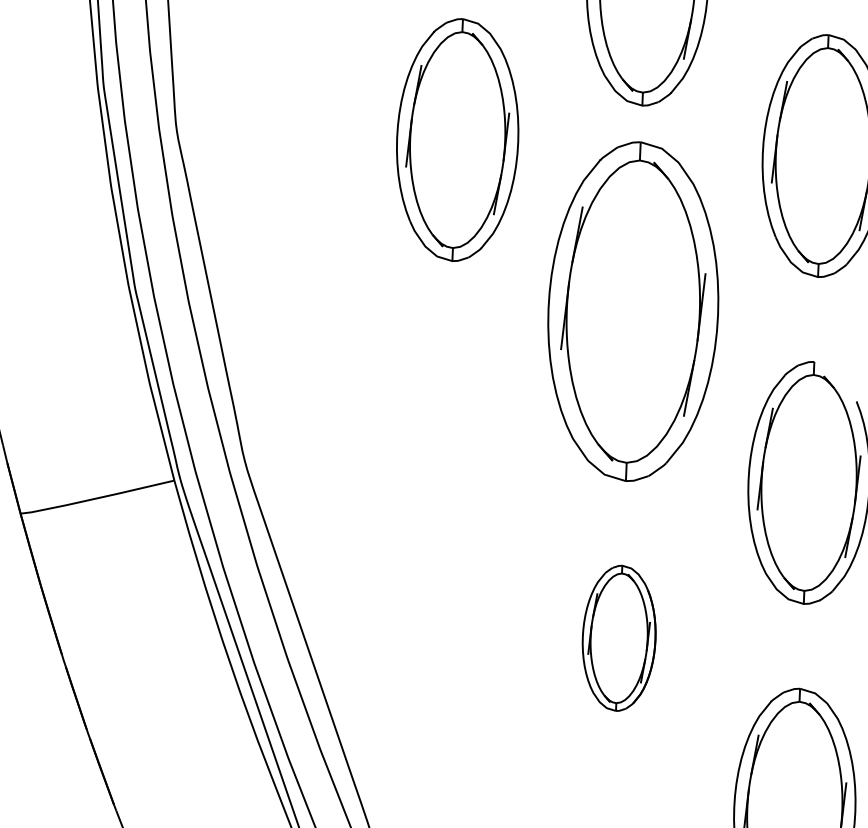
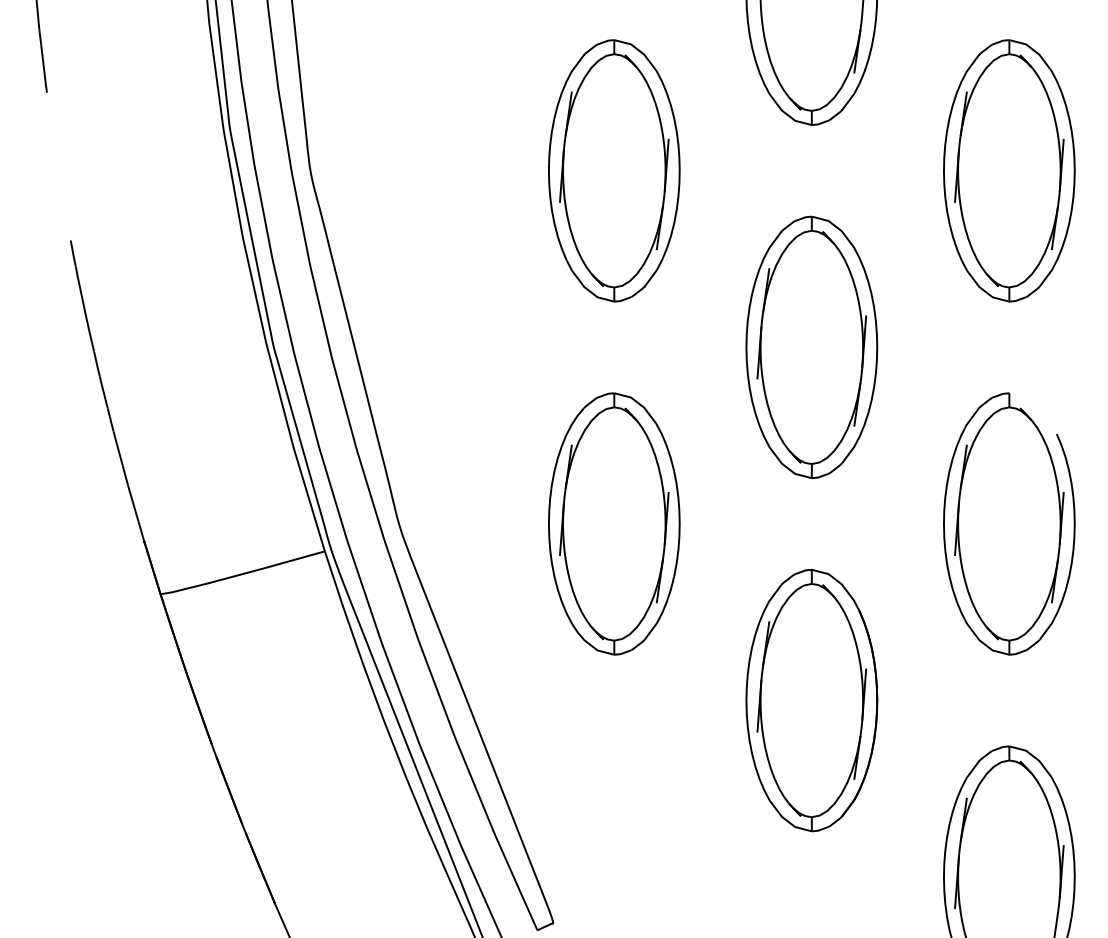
part: (633, 310) -> (811, 346), size x0.71
part: (443, 466) -> (614, 523), added
part: (618, 638) -> (811, 700), size x1.67

